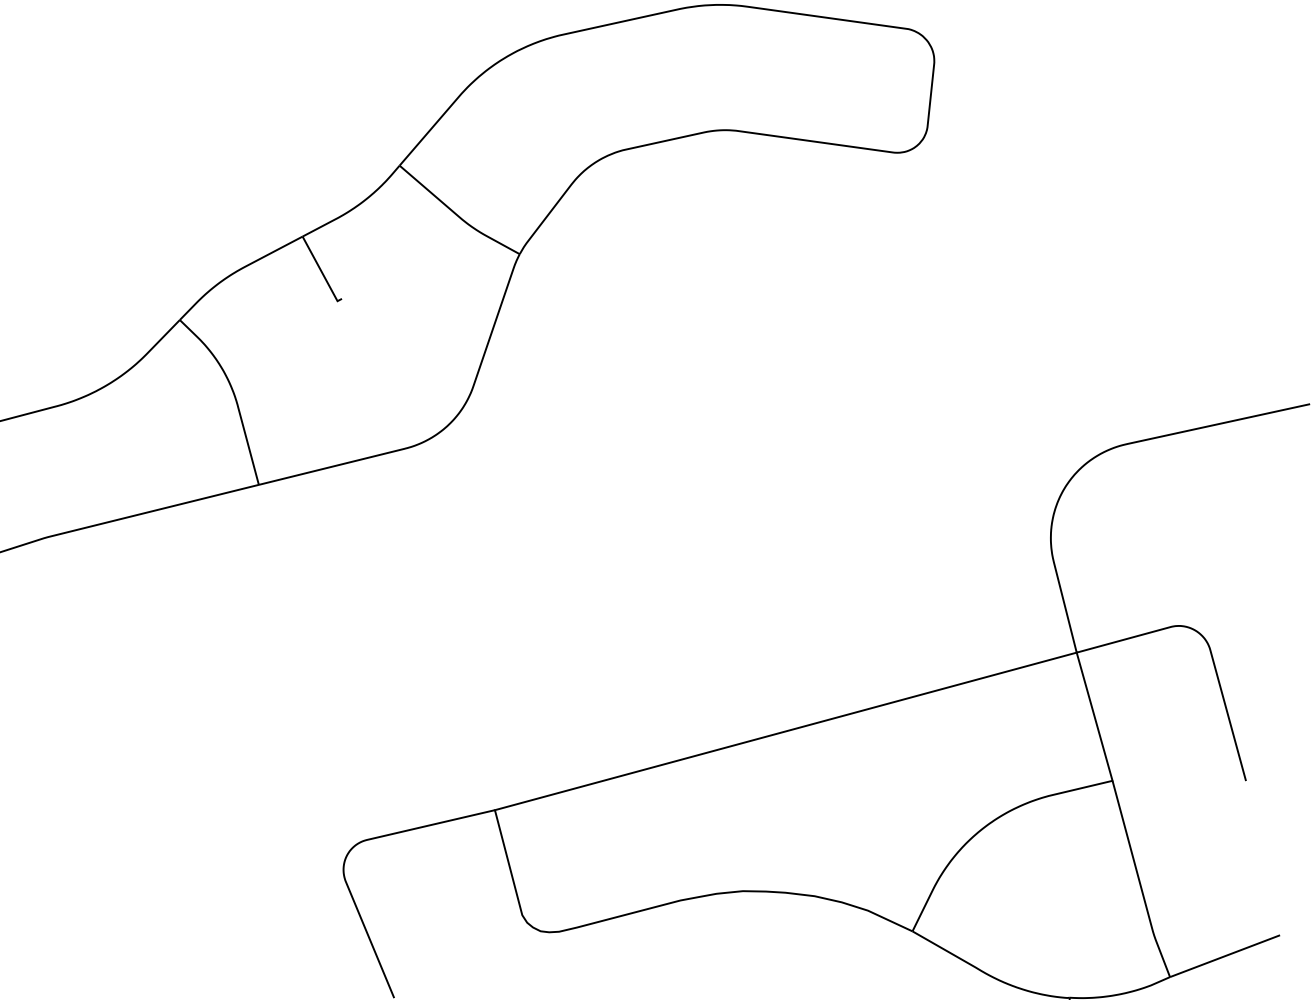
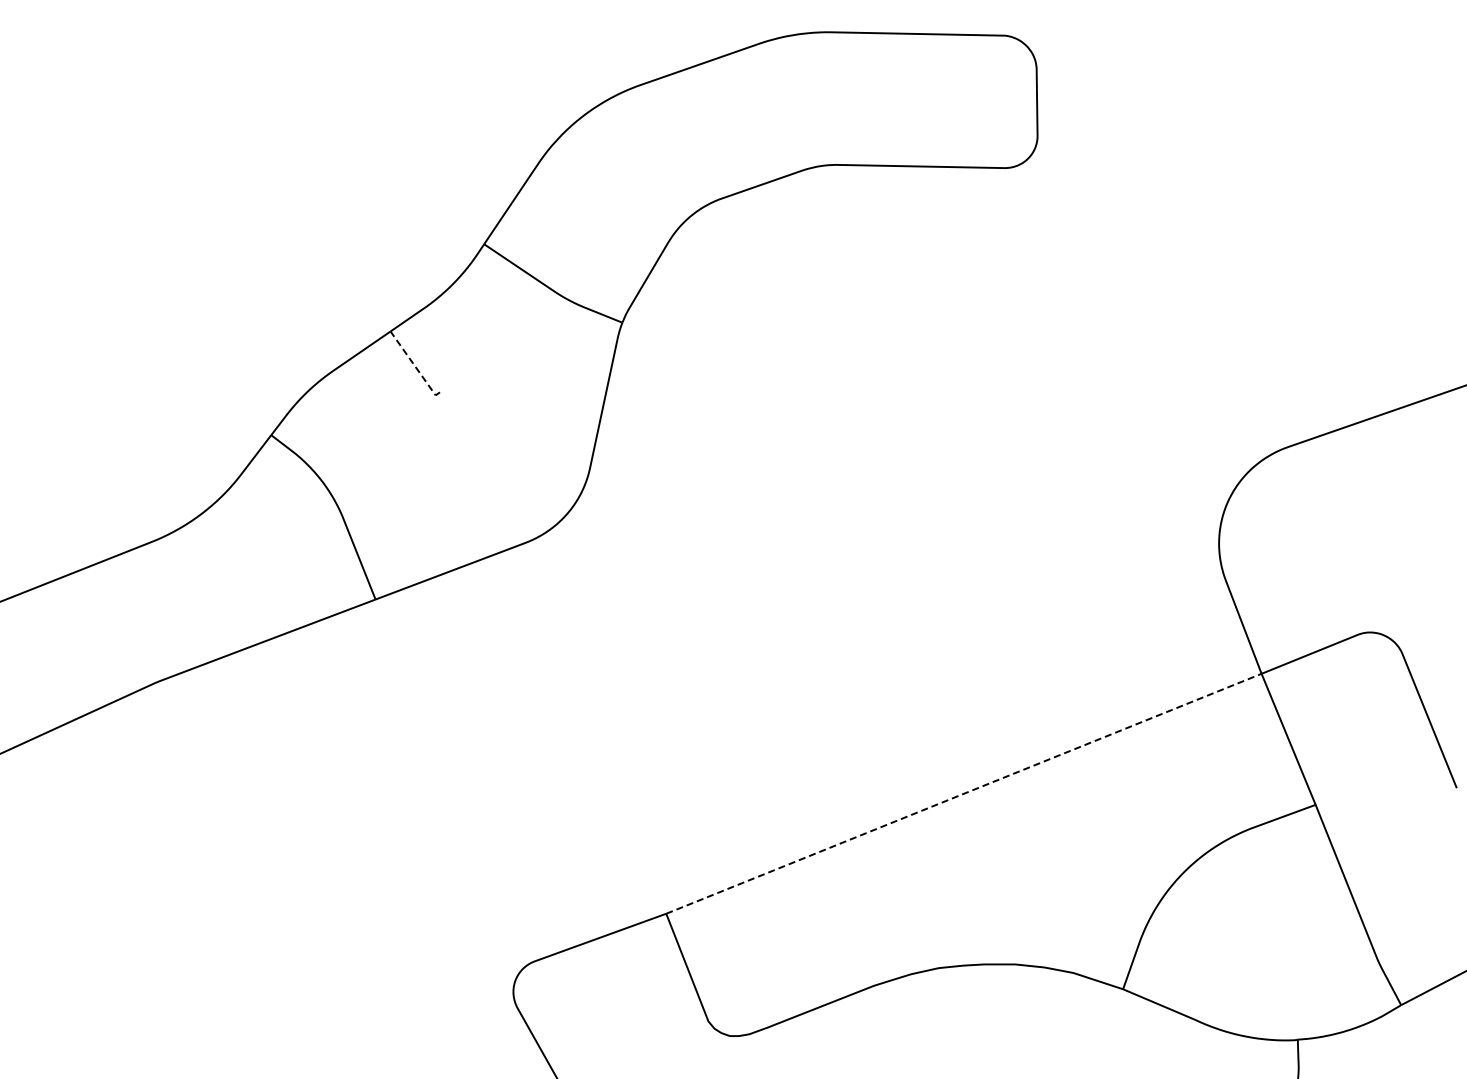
line: (321, 272) -> (415, 366), solid -> dashed
line: (785, 731) -> (963, 793), solid -> dashed

